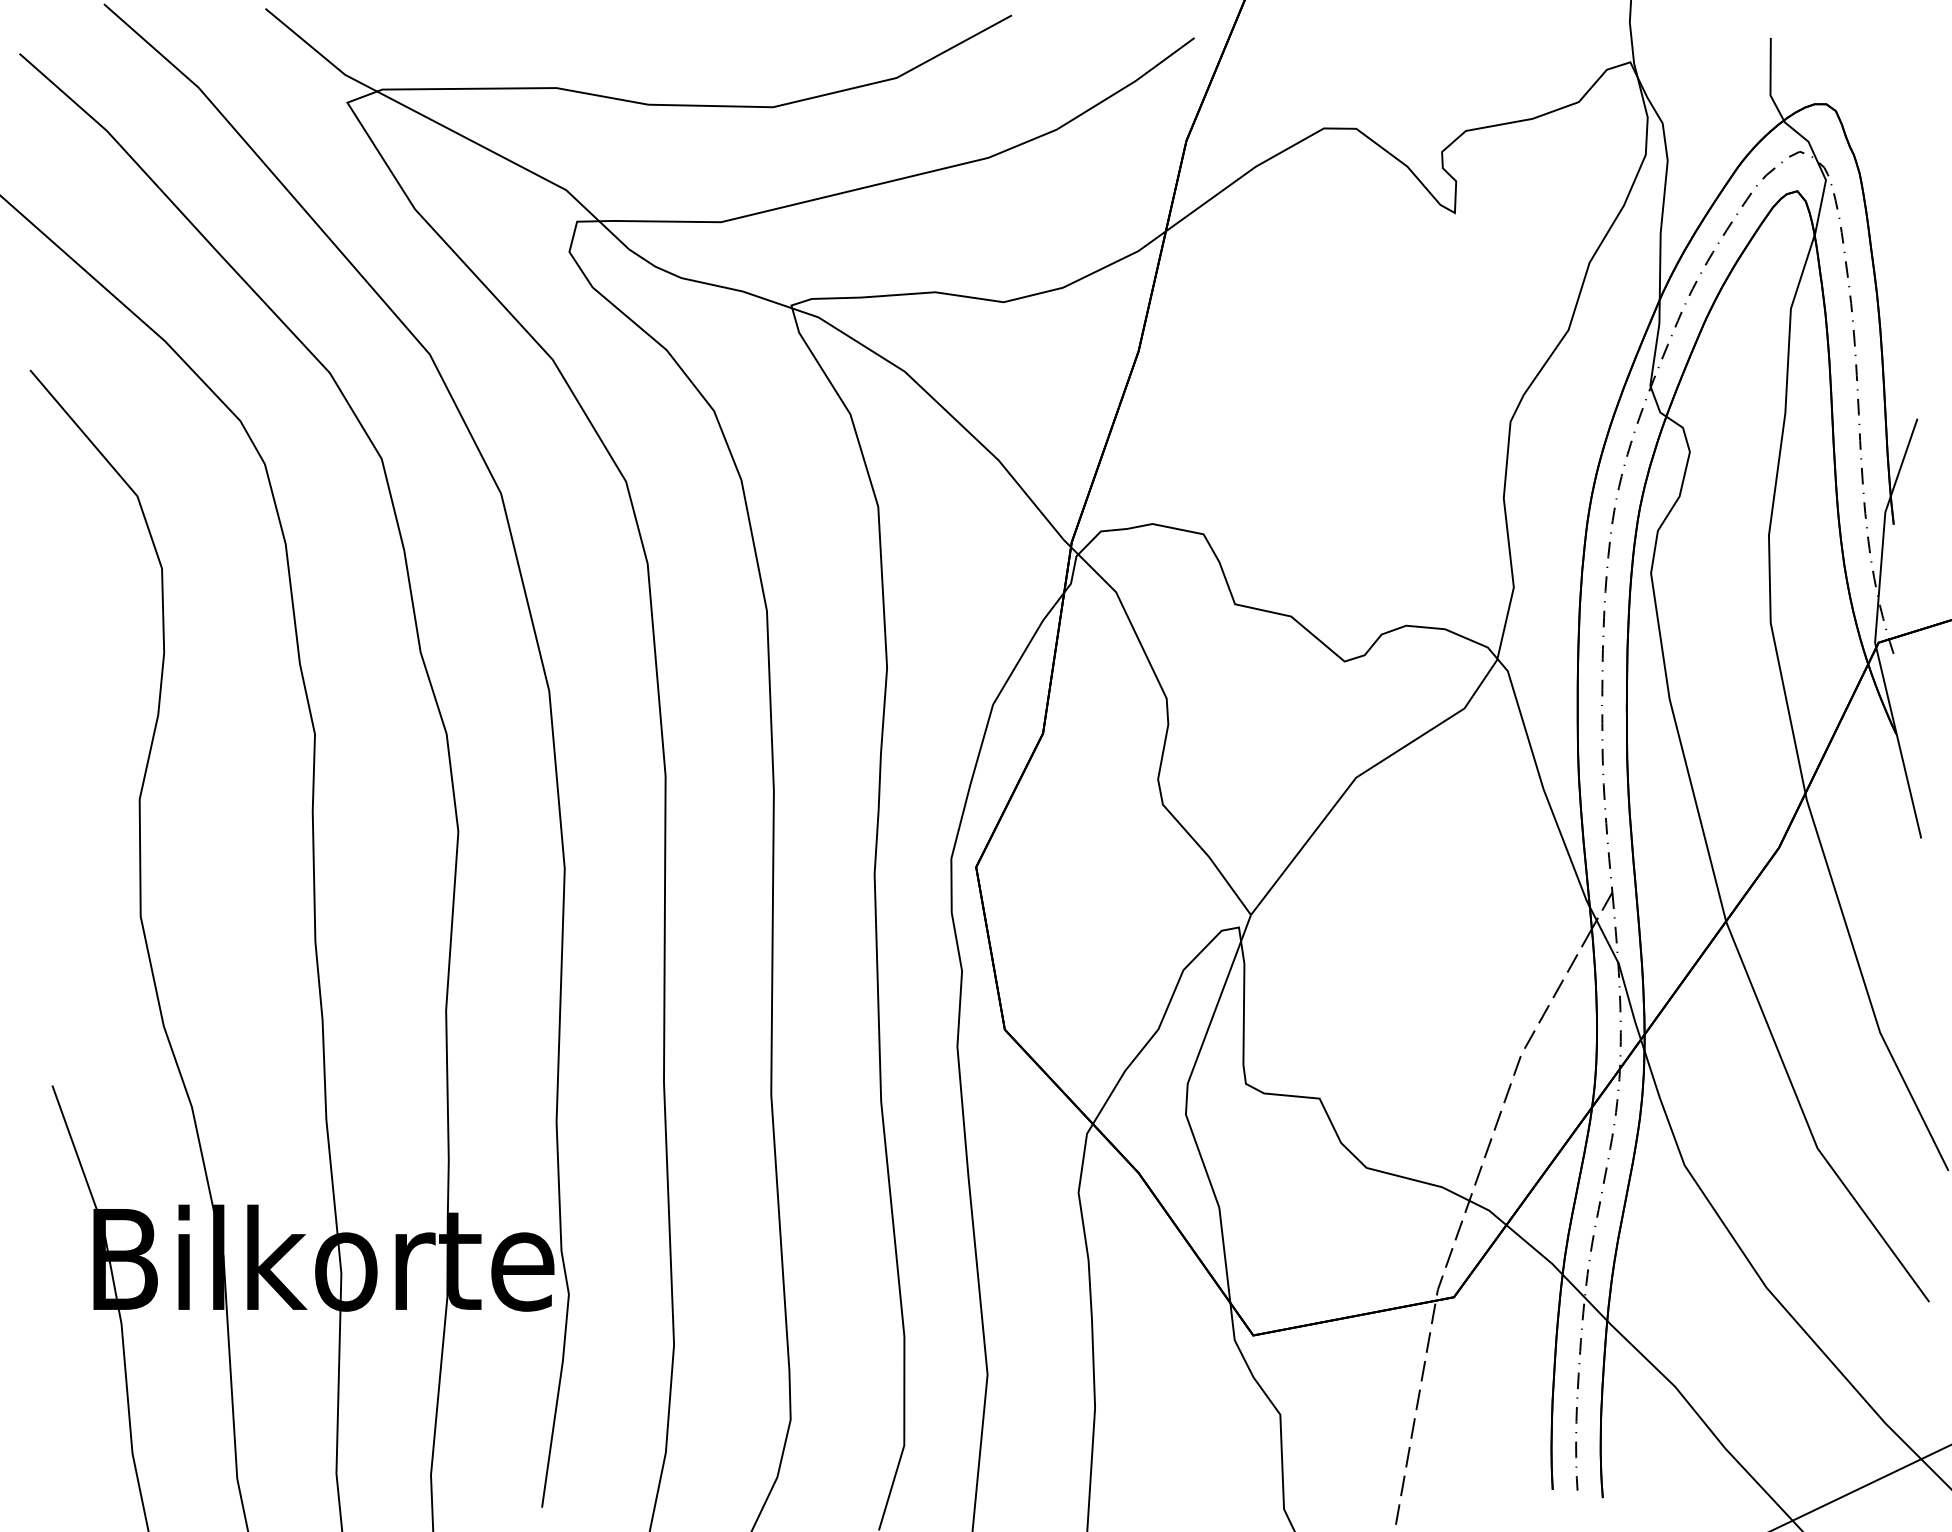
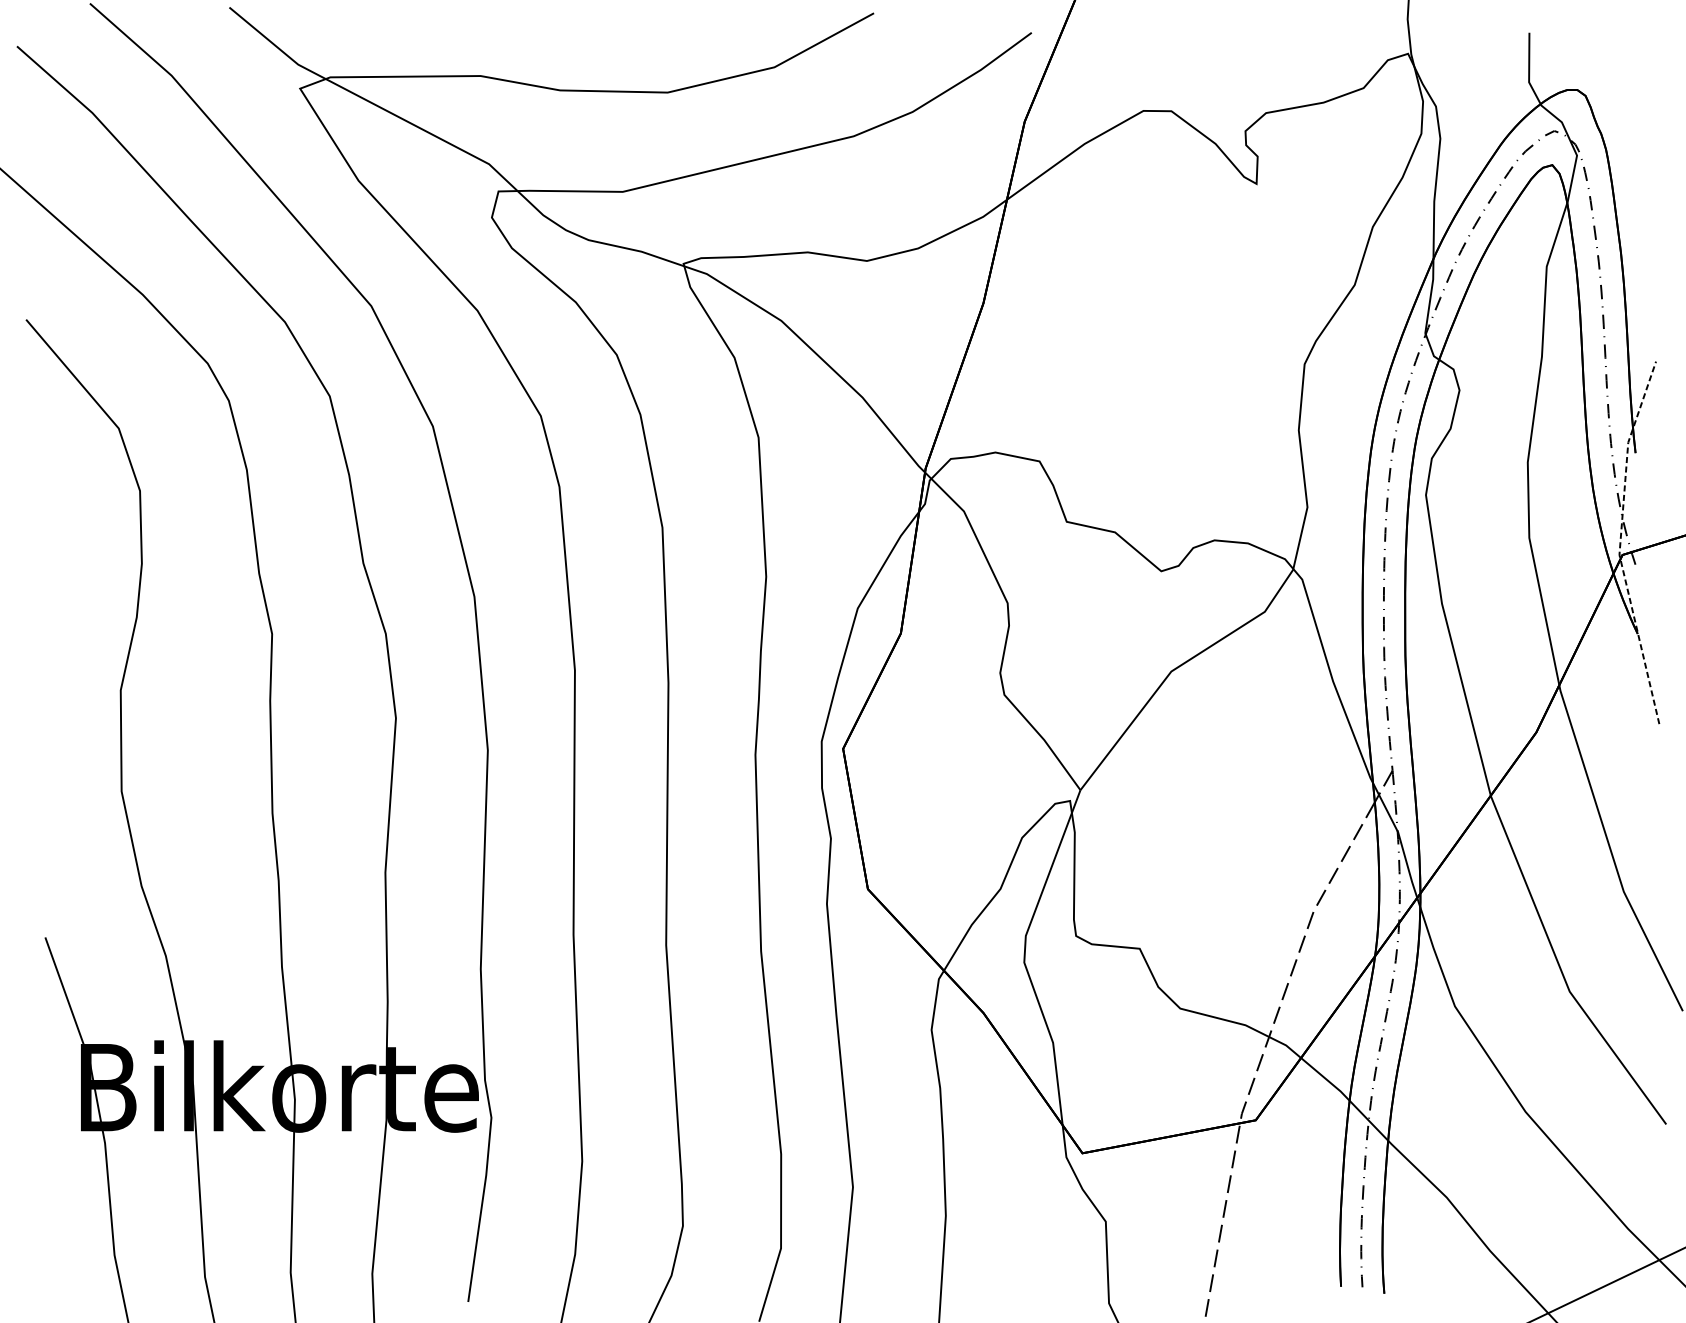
line: (1876, 627) -> (1620, 541), solid -> dashed

